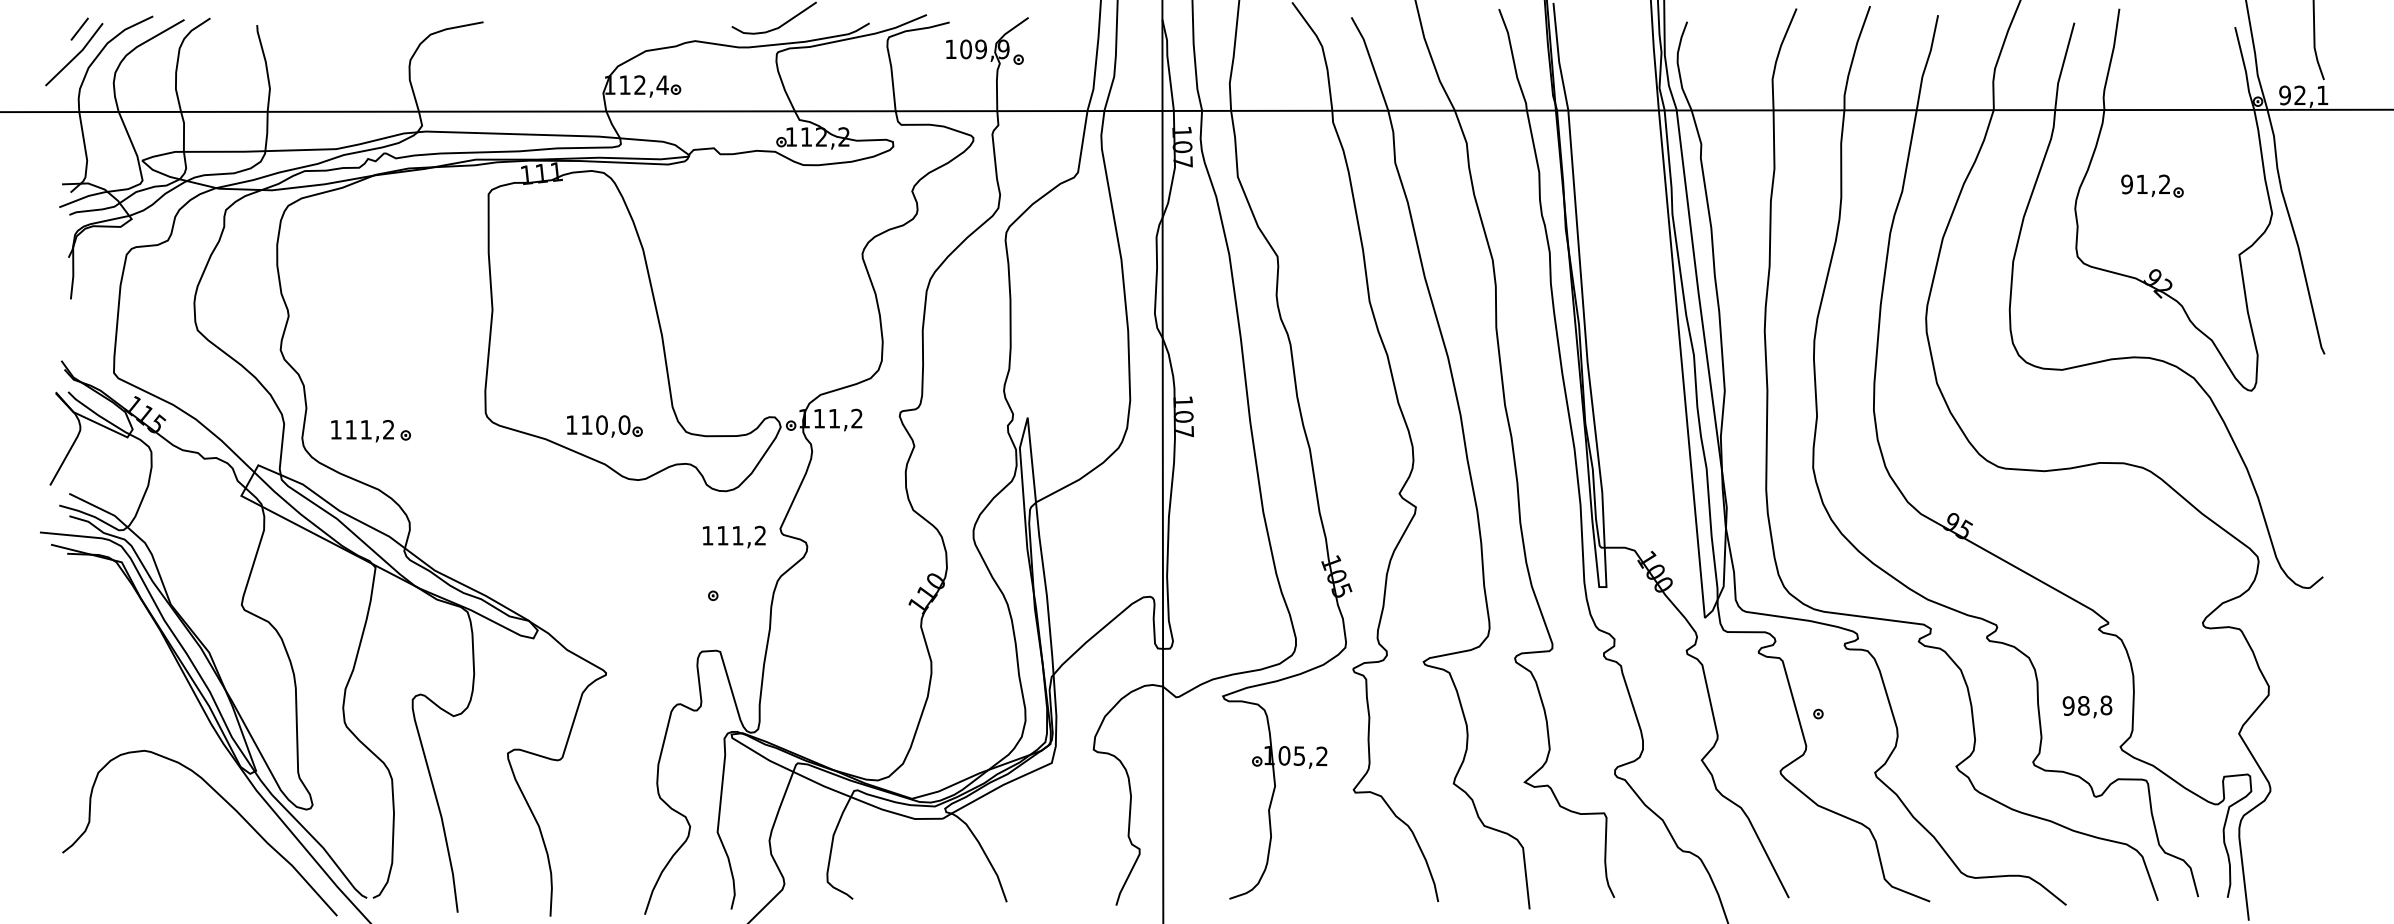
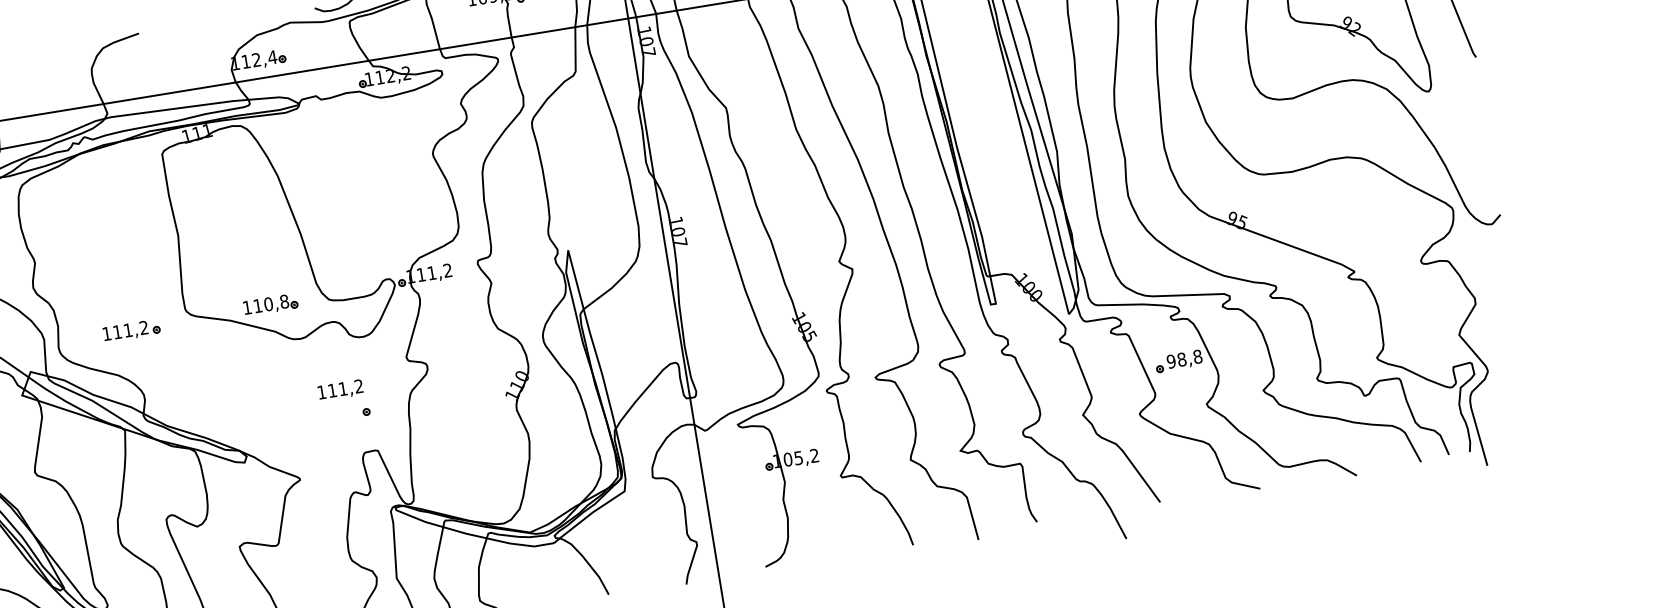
text: (624, 424) -> (284, 301), 110,0 -> 110,8
part: (370, 431) -> (131, 331), moved
text: (734, 536) -> (340, 389), moved
text: (2087, 706) -> (1184, 359), moved

